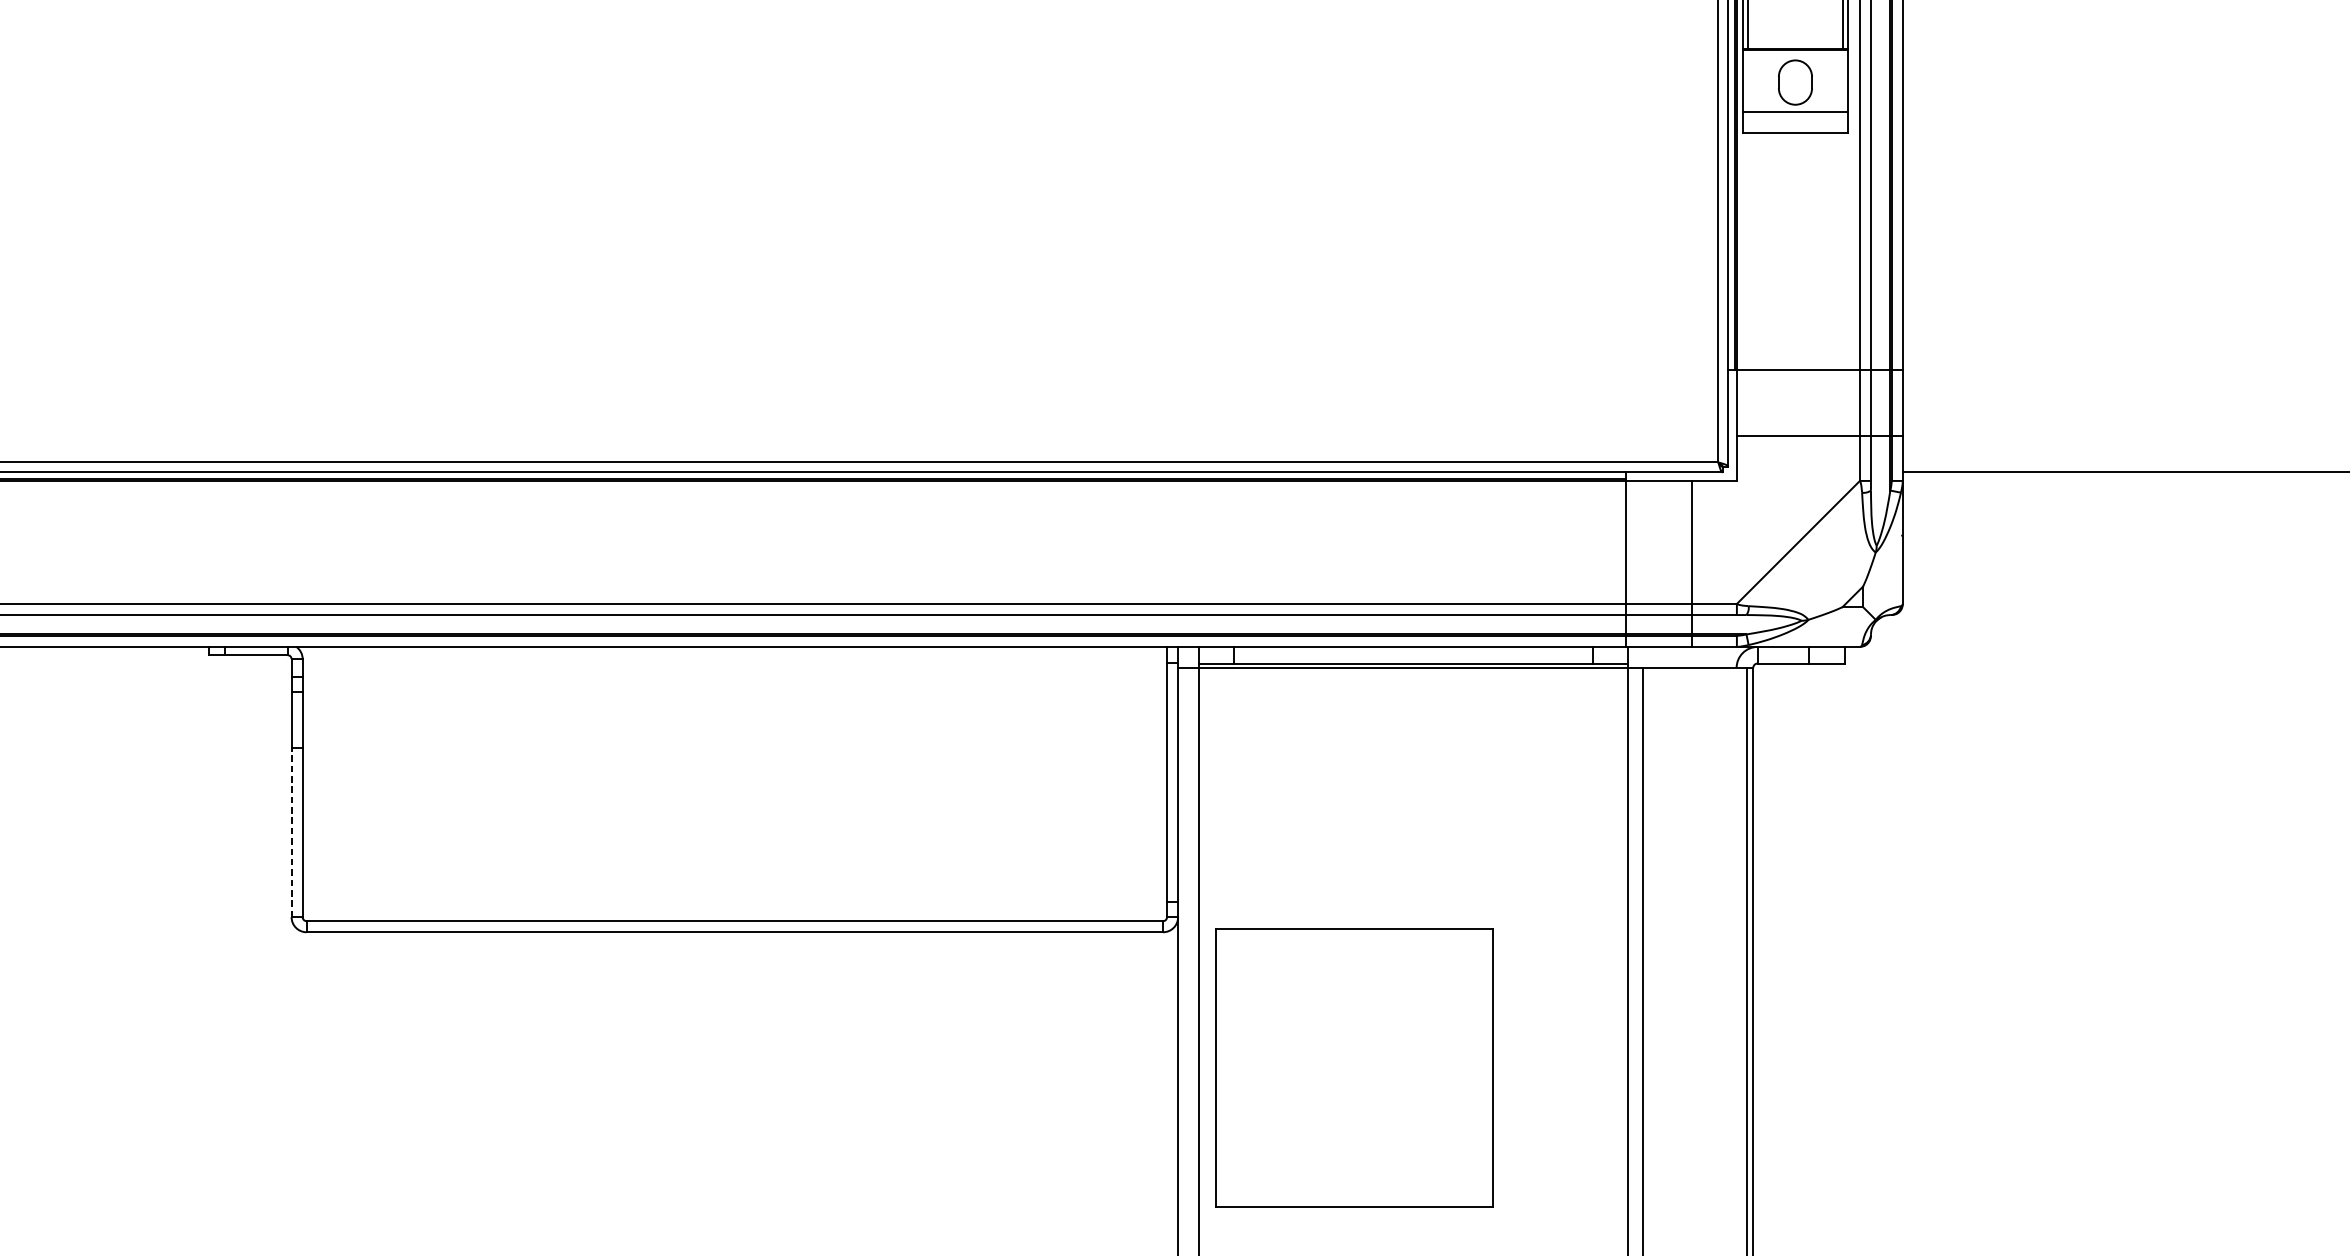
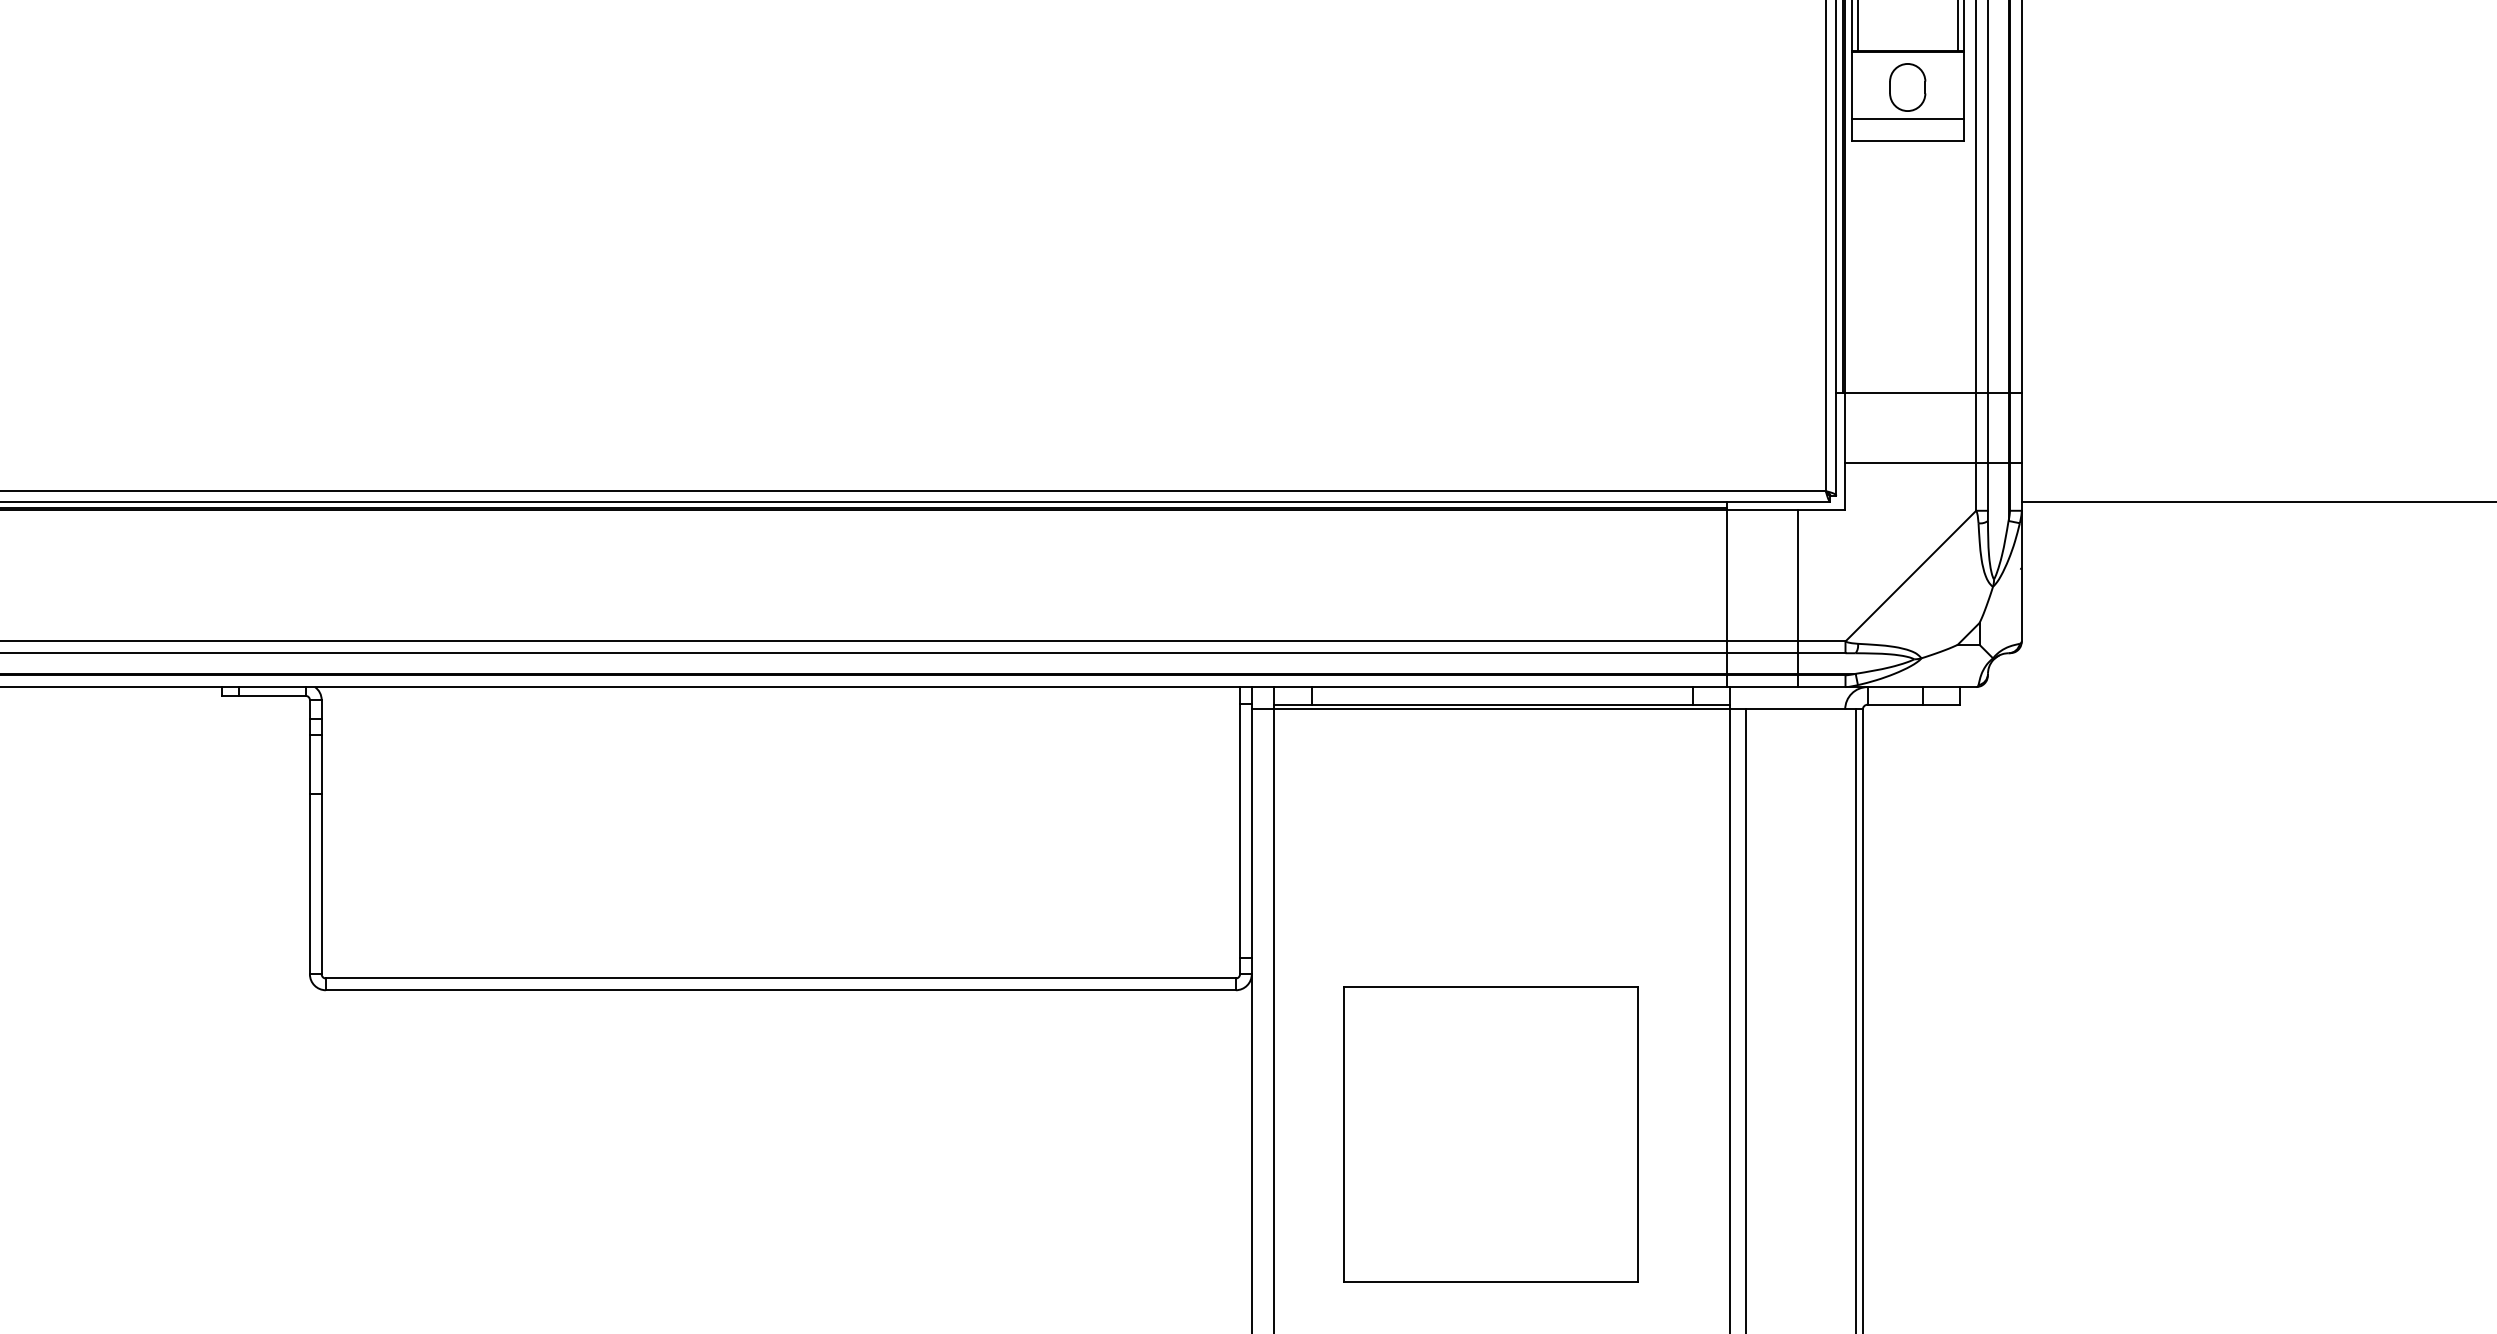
line: (291, 831) -> (309, 883), dashed -> solid
part: (1353, 1068) -> (1490, 1134), moved

